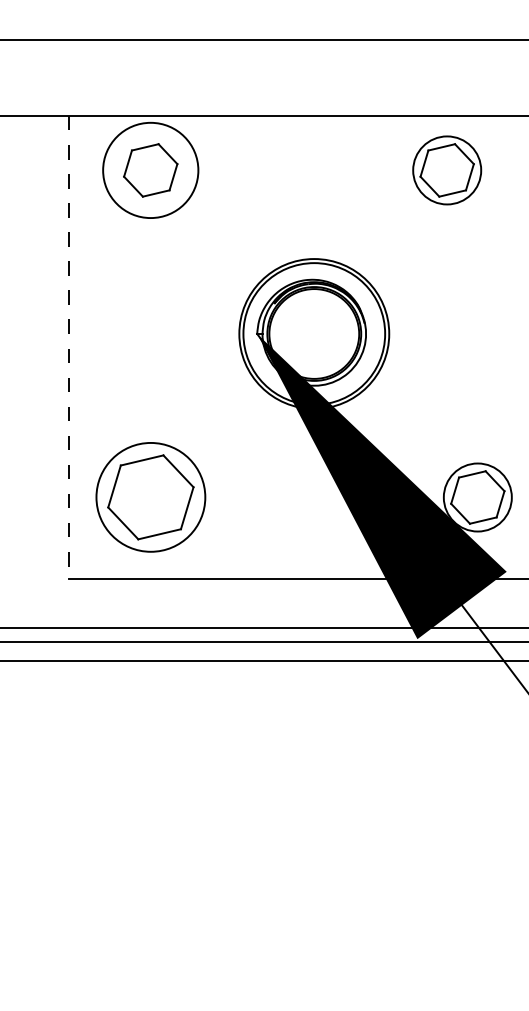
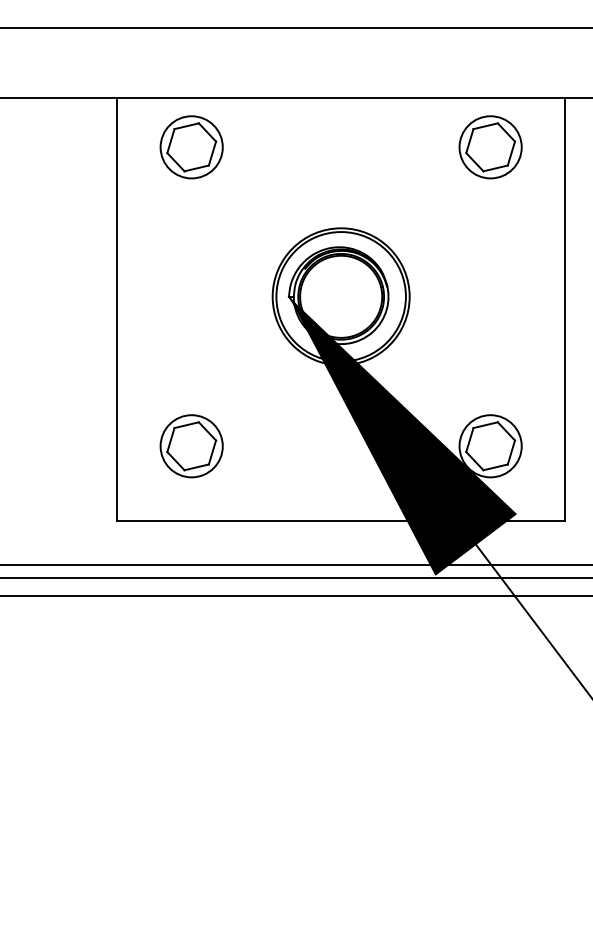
circle: (150, 170) -> (191, 147), size x0.71
part: (447, 170) -> (490, 147), moved
line: (68, 347) -> (116, 309), dashed -> solid
part: (150, 497) -> (191, 446), size x0.62

